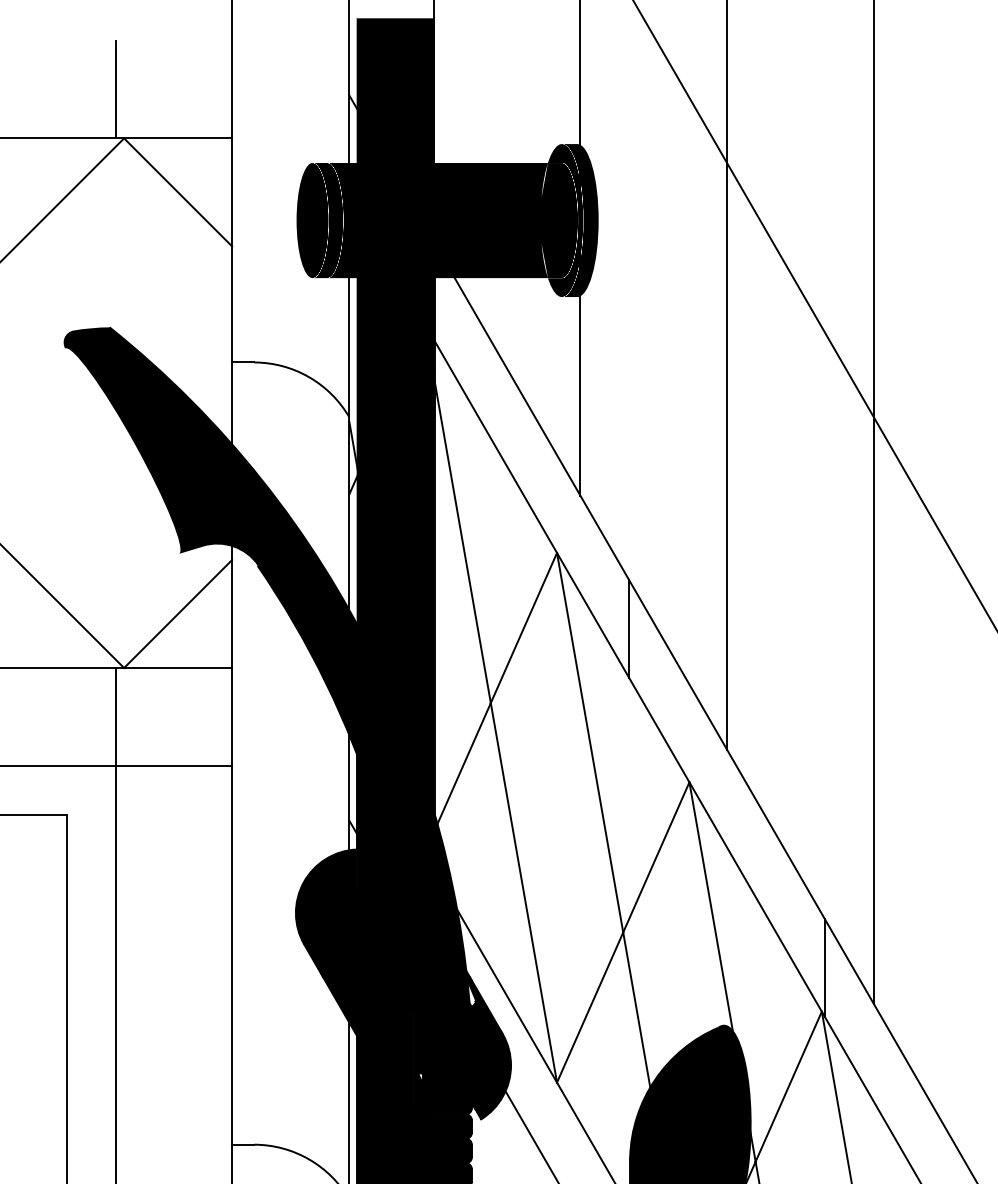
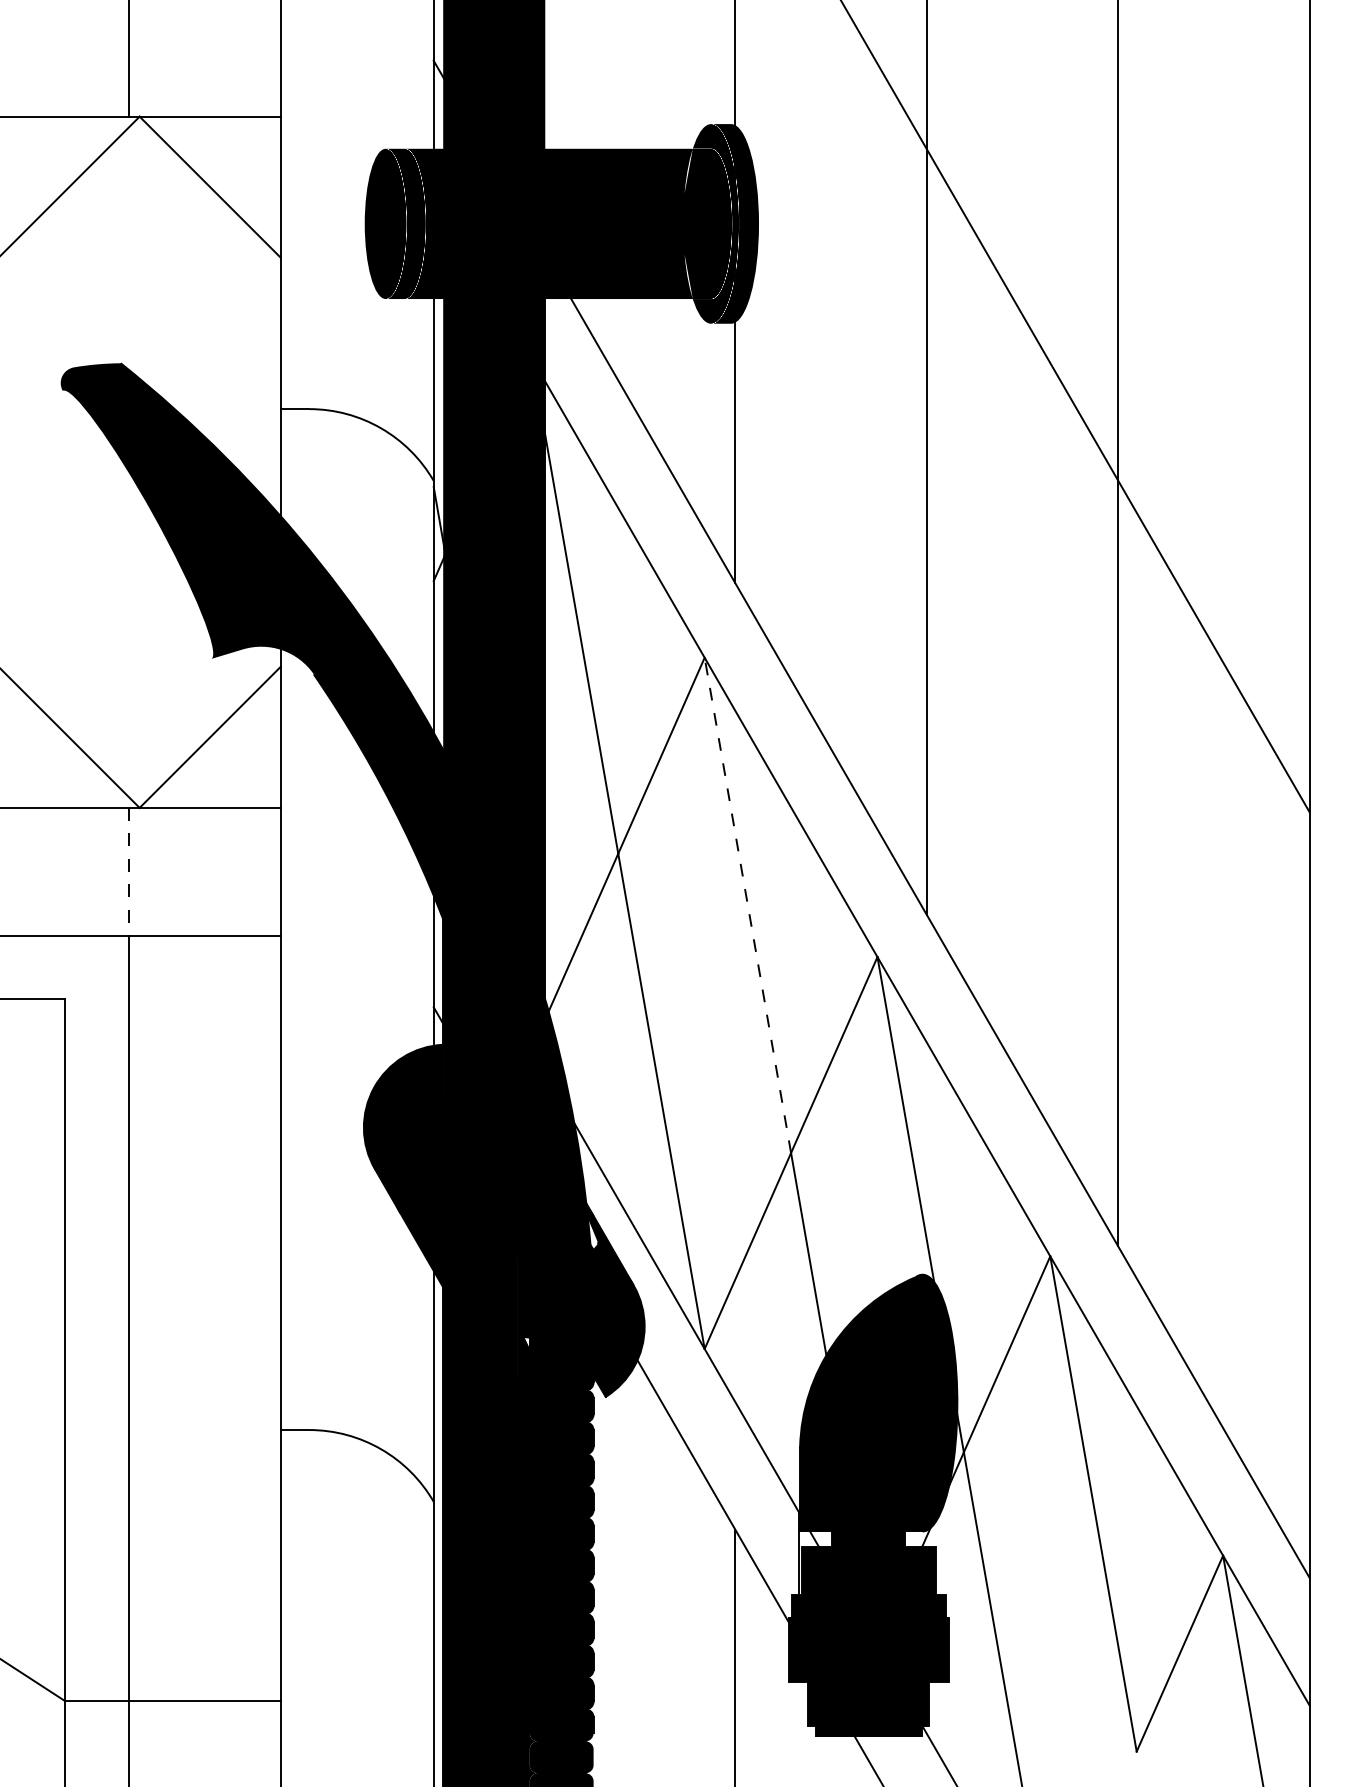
line: (629, 629) -> (799, 757), removed
line: (116, 716) -> (129, 871), solid -> dashed
line: (589, 742) -> (747, 904), solid -> dashed
line: (825, 968) -> (1054, 1199), removed

